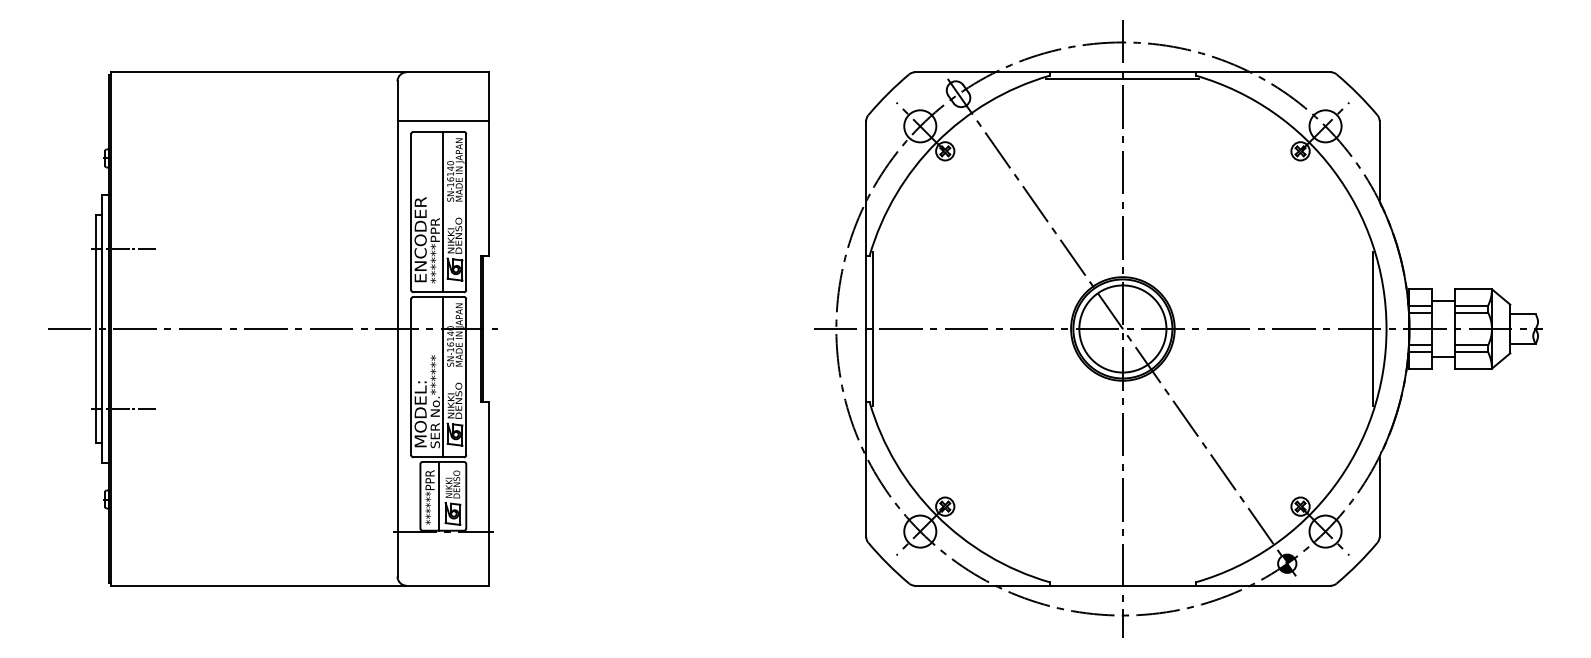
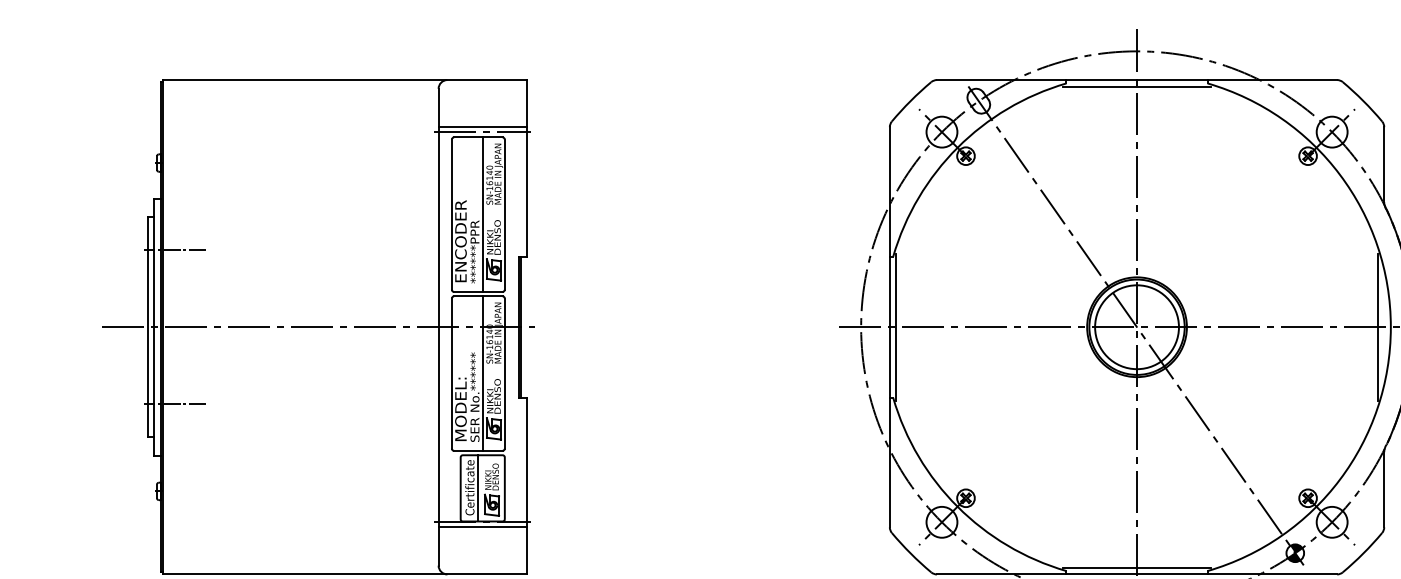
line: (442, 126) -> (481, 132), added
text: (429, 495) -> (469, 487), ******PPR -> Certificate
line: (443, 536) -> (482, 527), added
line: (1122, 578) -> (1136, 567), added

